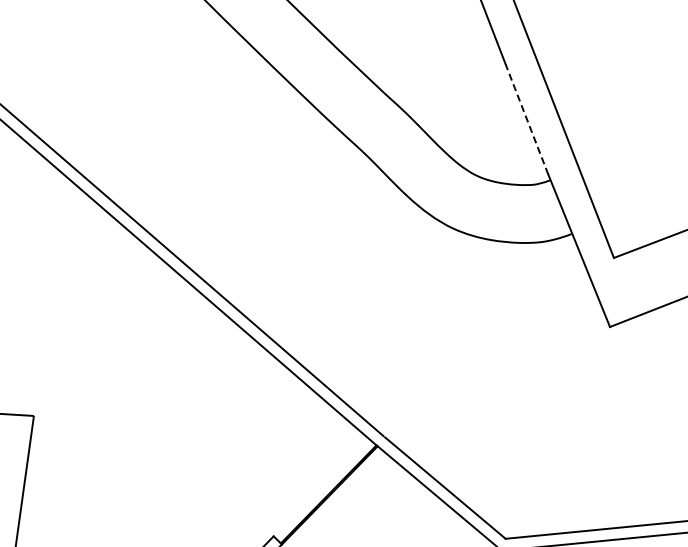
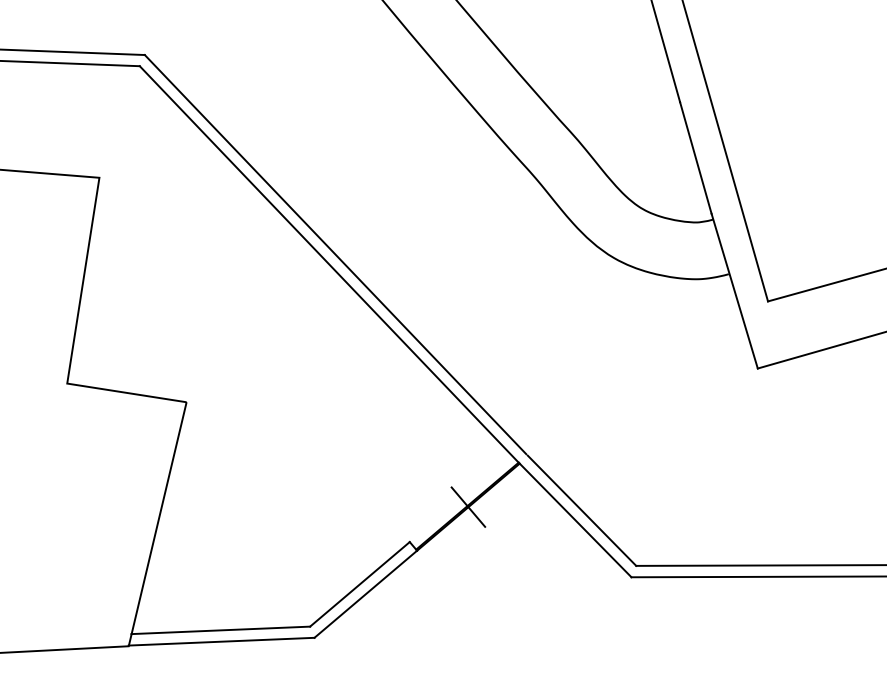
line: (526, 118) -> (695, 157), dashed -> solid
line: (329, 494) -> (468, 506), added

